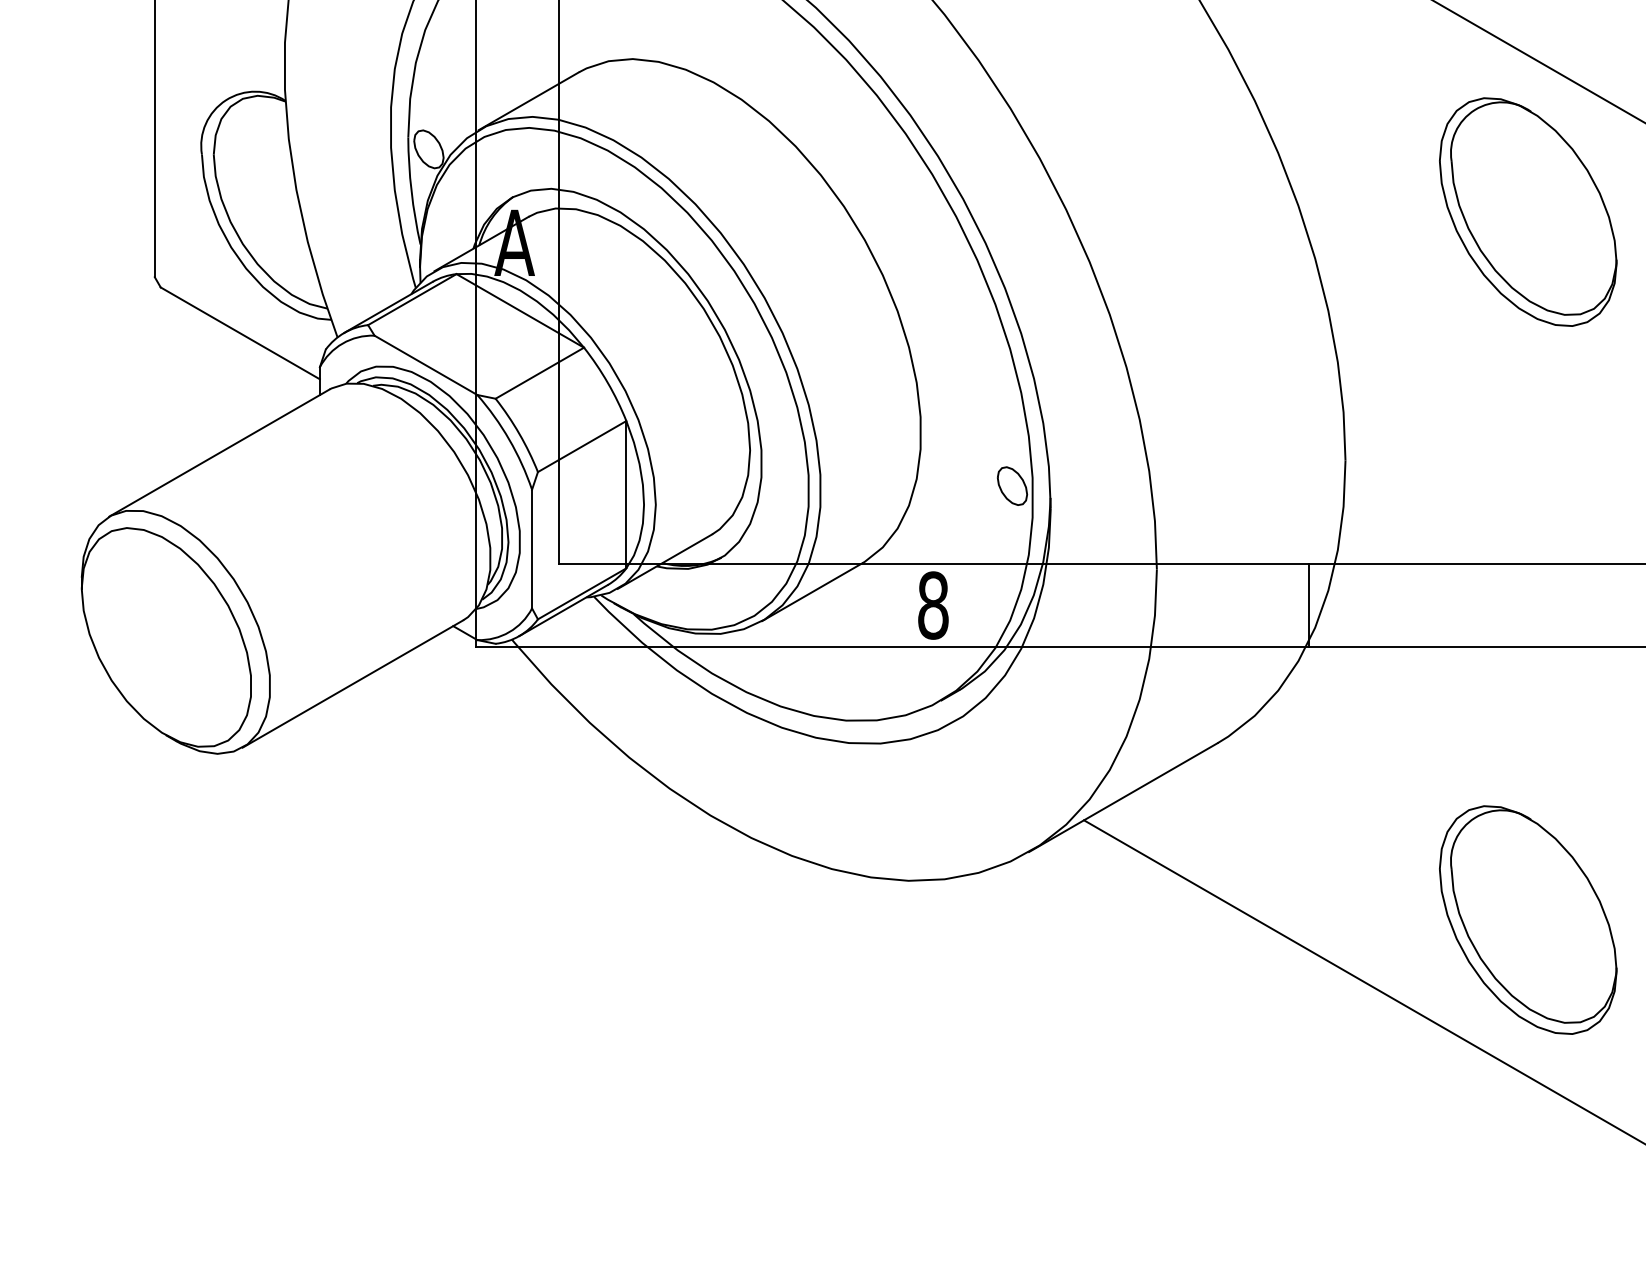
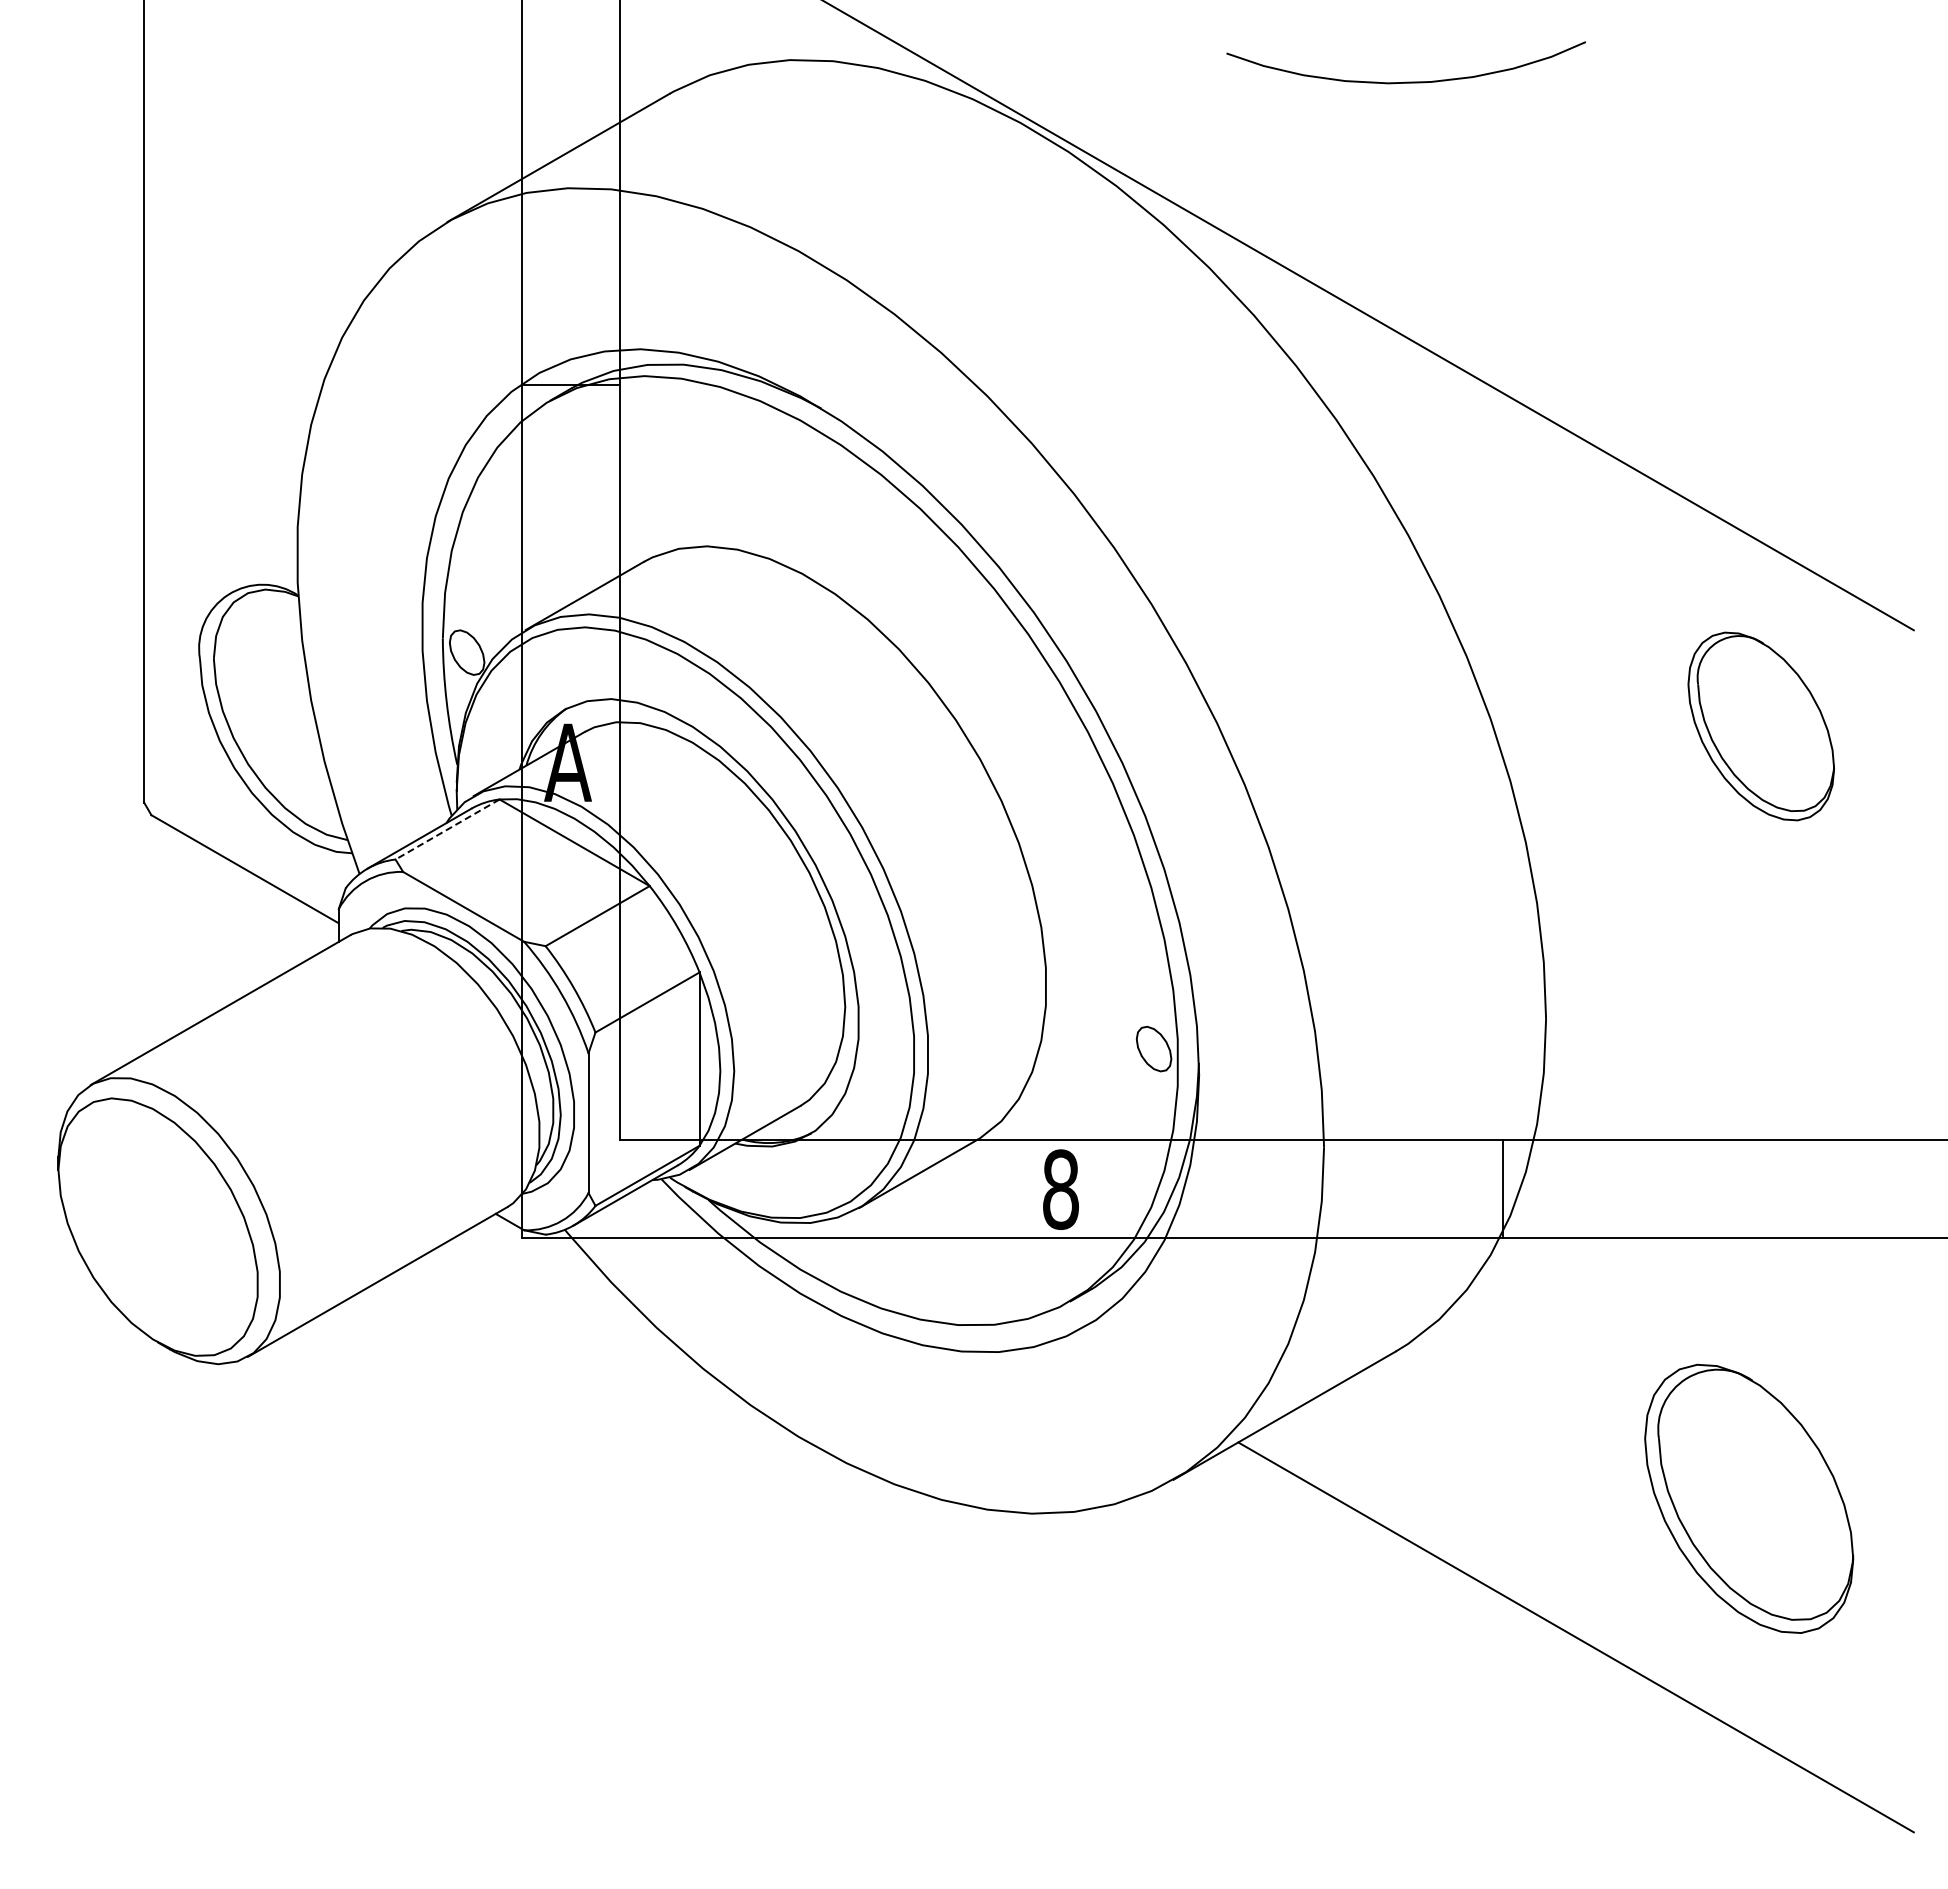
part: (1528, 212) -> (1761, 726), size x0.7
line: (412, 299) -> (447, 829), solid -> dashed
part: (1528, 919) -> (1749, 1498), moved

